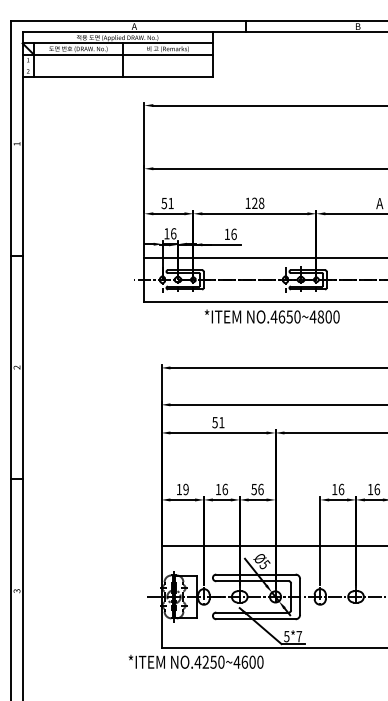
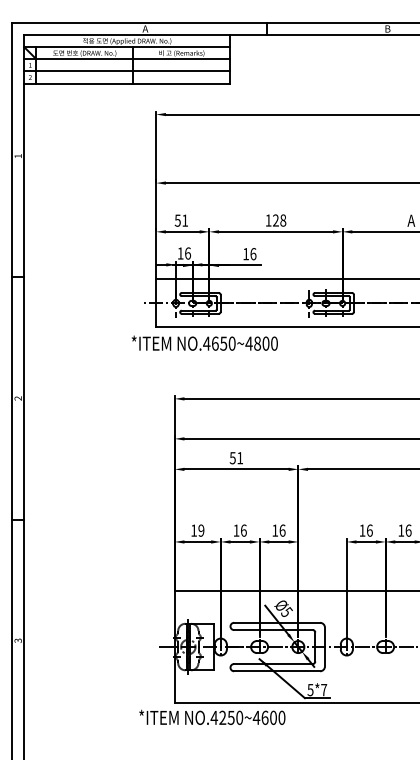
line: (117, 65) -> (127, 71), added
text: (271, 316) -> (204, 343), moved
text: (253, 489) -> (274, 530), 56 -> 16

